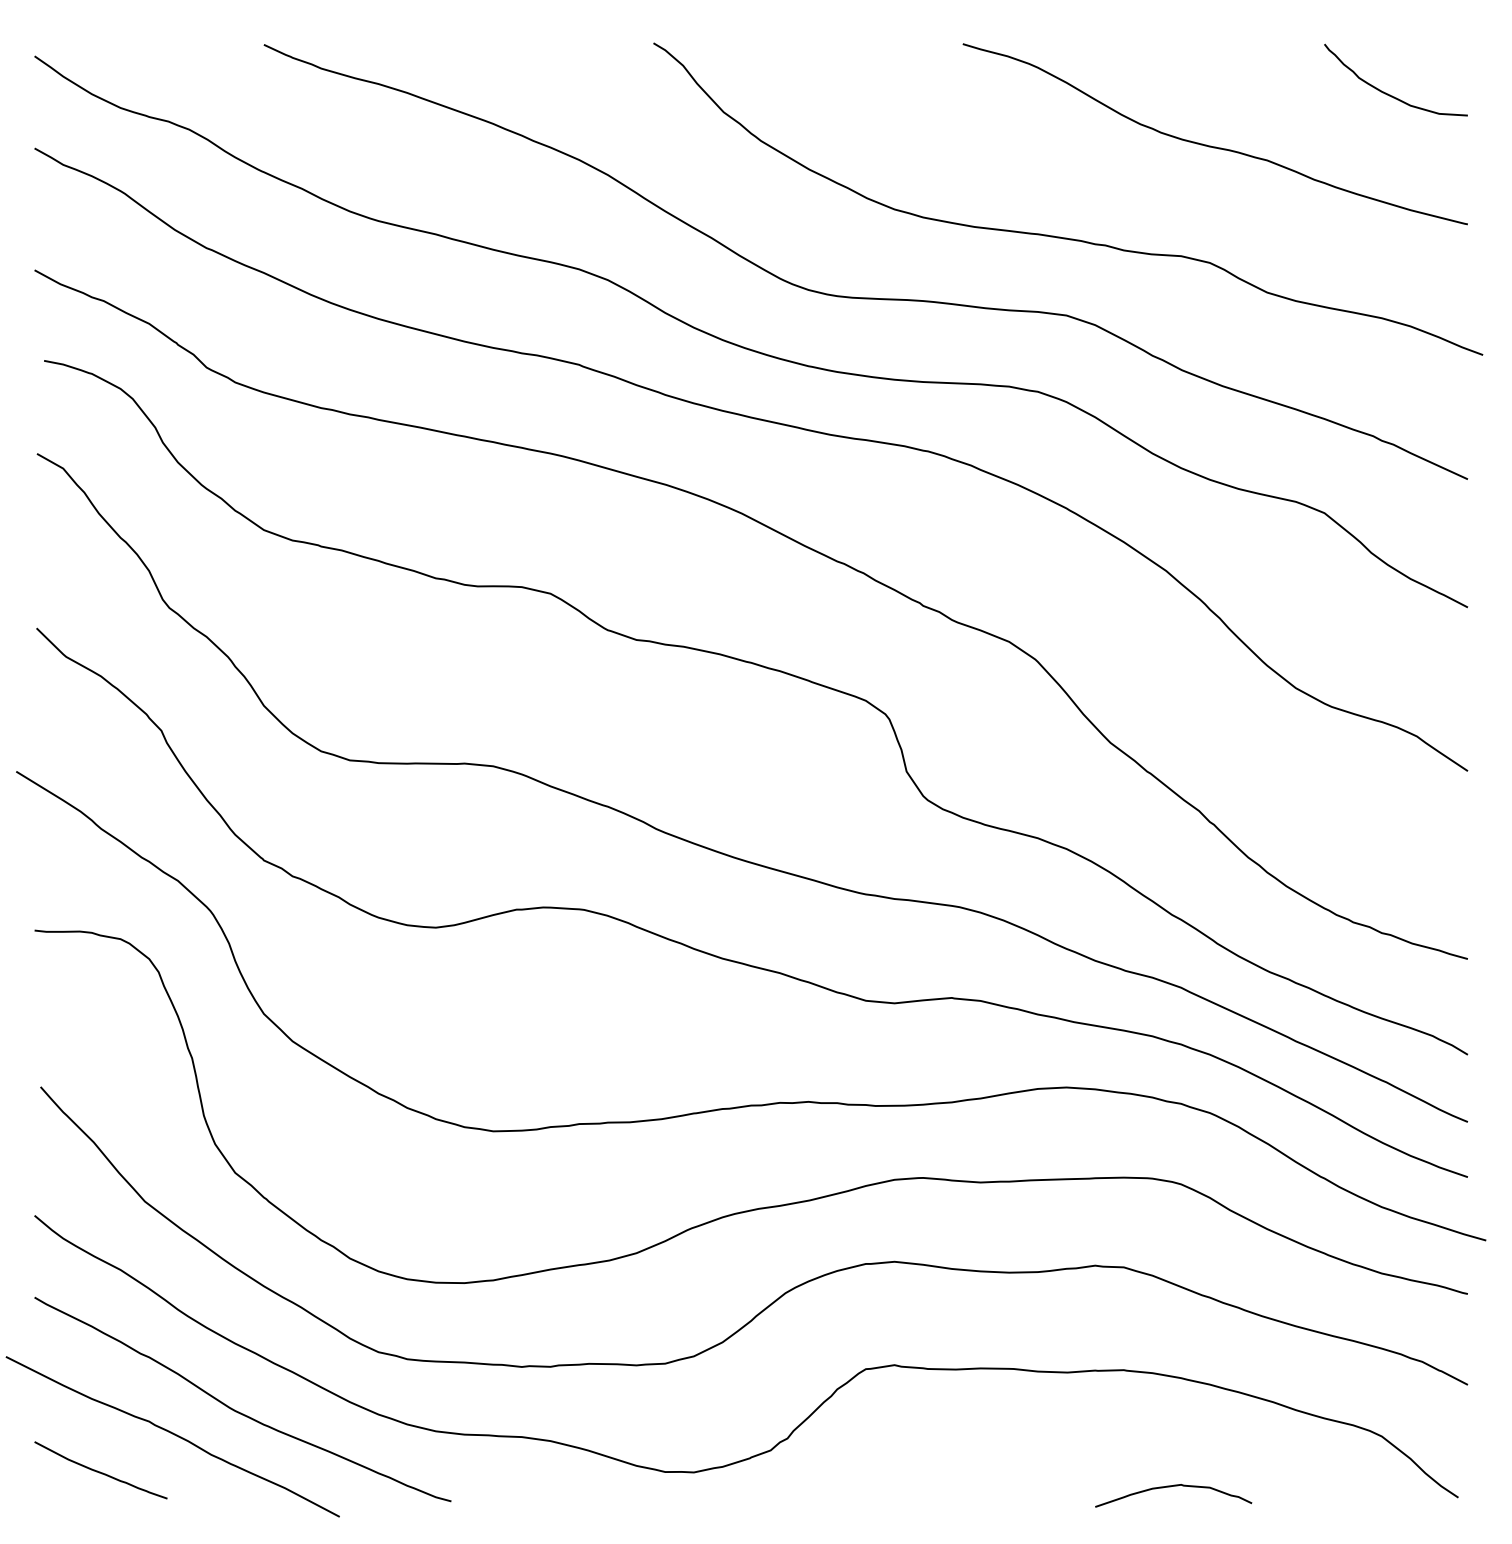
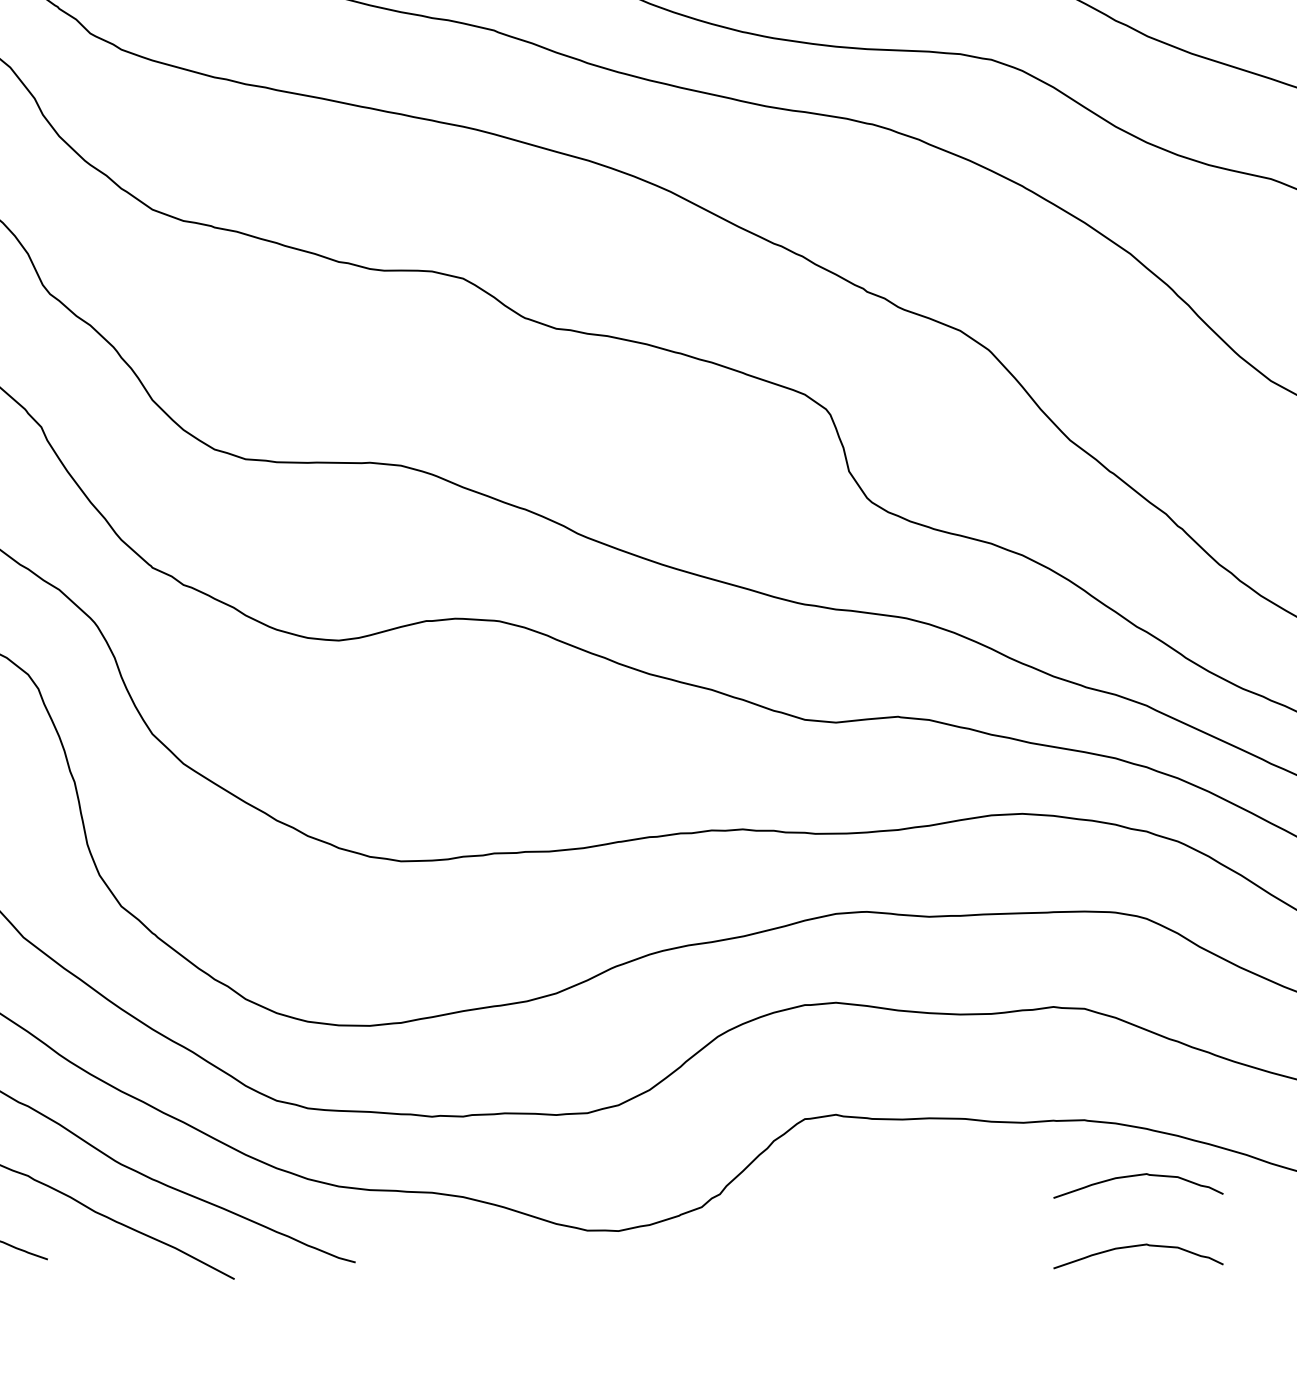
curve: (1170, 1422) -> (1135, 1176), added

